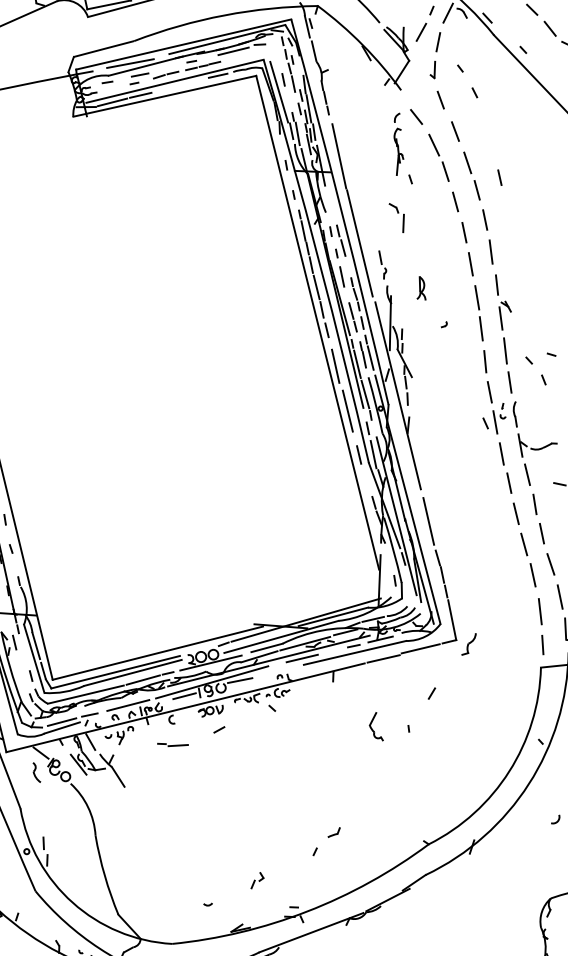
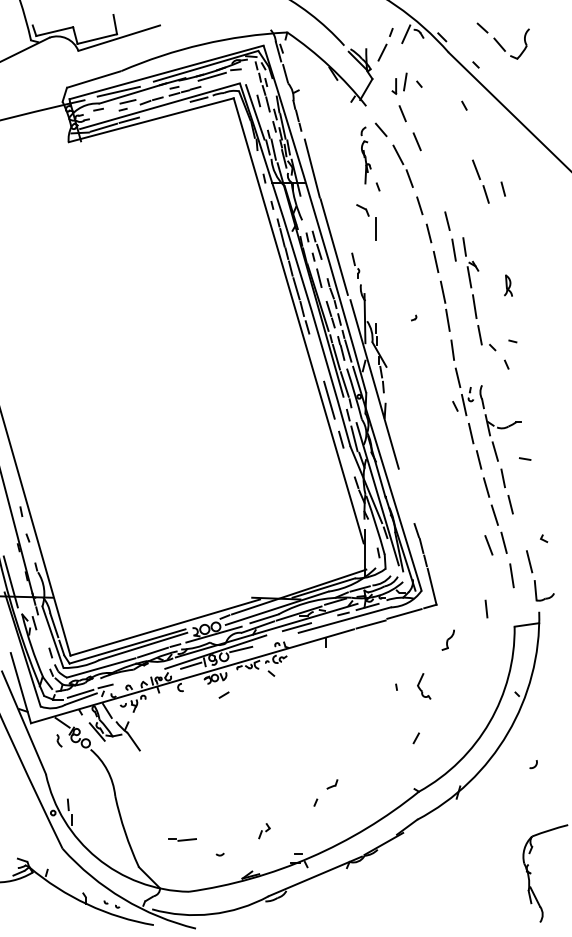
line: (438, 41) -> (405, 81), moved
line: (474, 92) -> (464, 105), moved
part: (471, 175) -> (480, 181), moved
line: (499, 176) -> (502, 188), moved
part: (396, 217) -> (366, 222), size x1.4
part: (422, 288) -> (508, 285), moved
part: (503, 334) -> (472, 291), moved
line: (335, 365) -> (316, 359), removed
line: (428, 521) -> (406, 497), removed
line: (550, 564) -> (488, 545), moved
part: (468, 643) -> (447, 639), moved
line: (542, 644) -> (486, 608), moved
line: (431, 693) -> (415, 738), moved
line: (128, 705) -> (140, 676), removed
part: (376, 726) -> (424, 686), moved
line: (173, 744) -> (182, 839), moved
part: (36, 772) -> (59, 740), size x0.7

